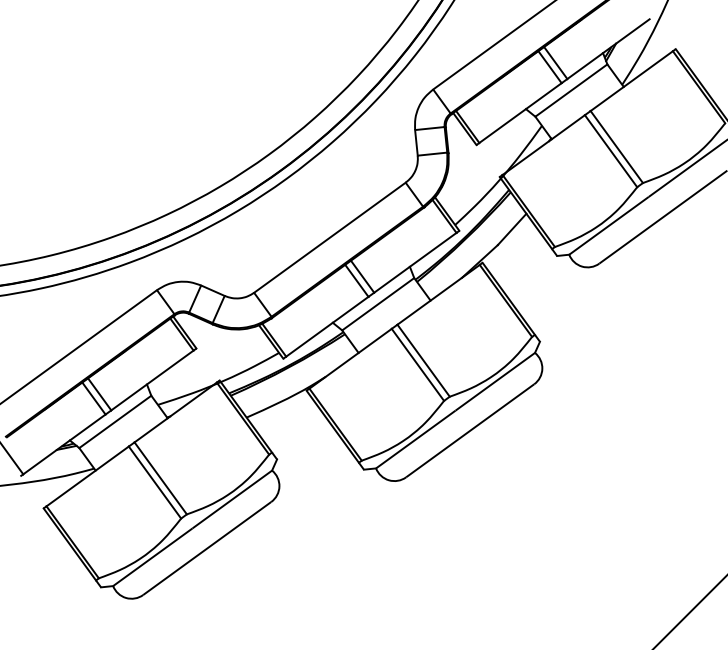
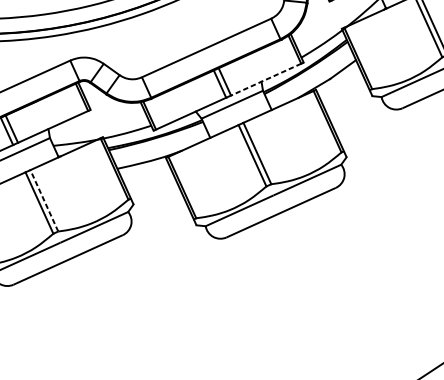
line: (415, 262) -> (266, 79), solid -> dashed
line: (160, 478) -> (44, 200), solid -> dashed

